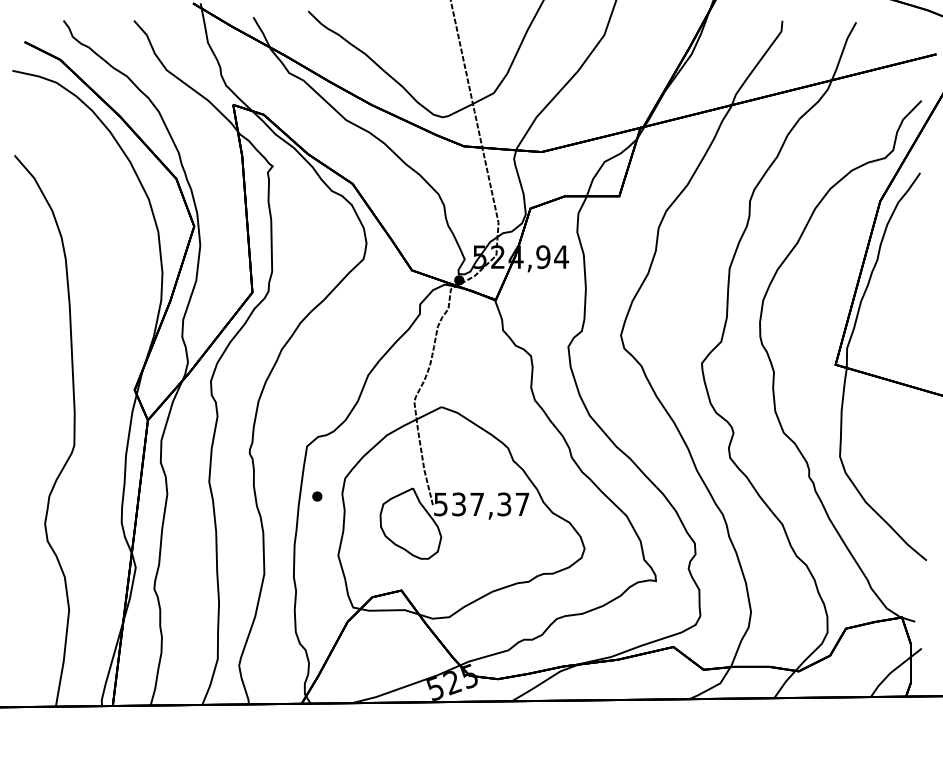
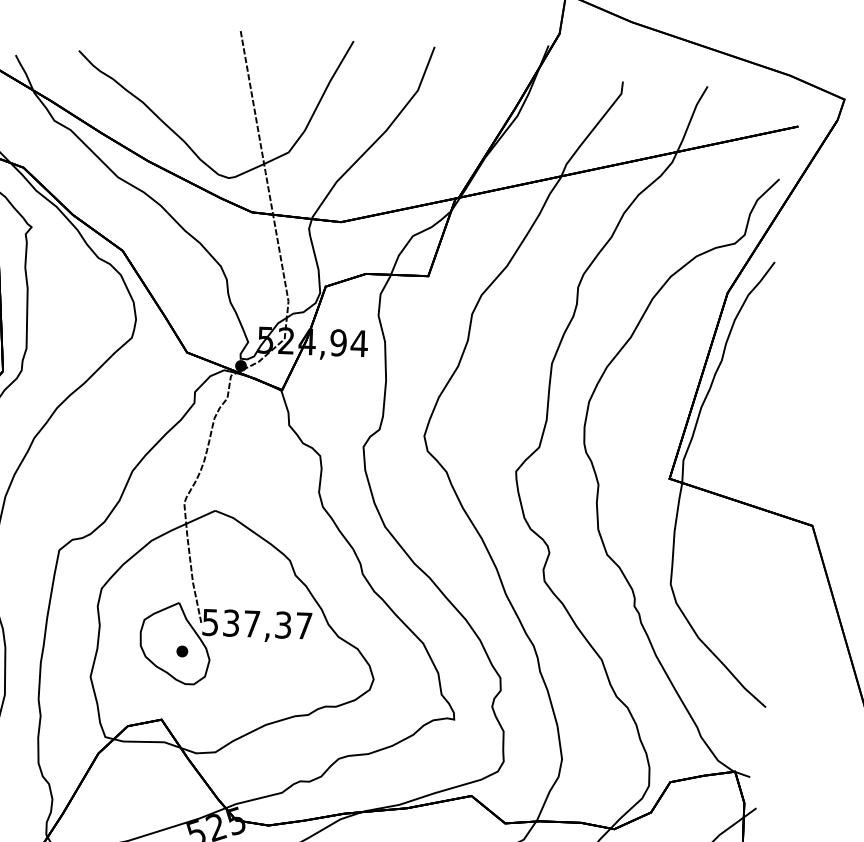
part: (317, 496) -> (182, 651), moved

